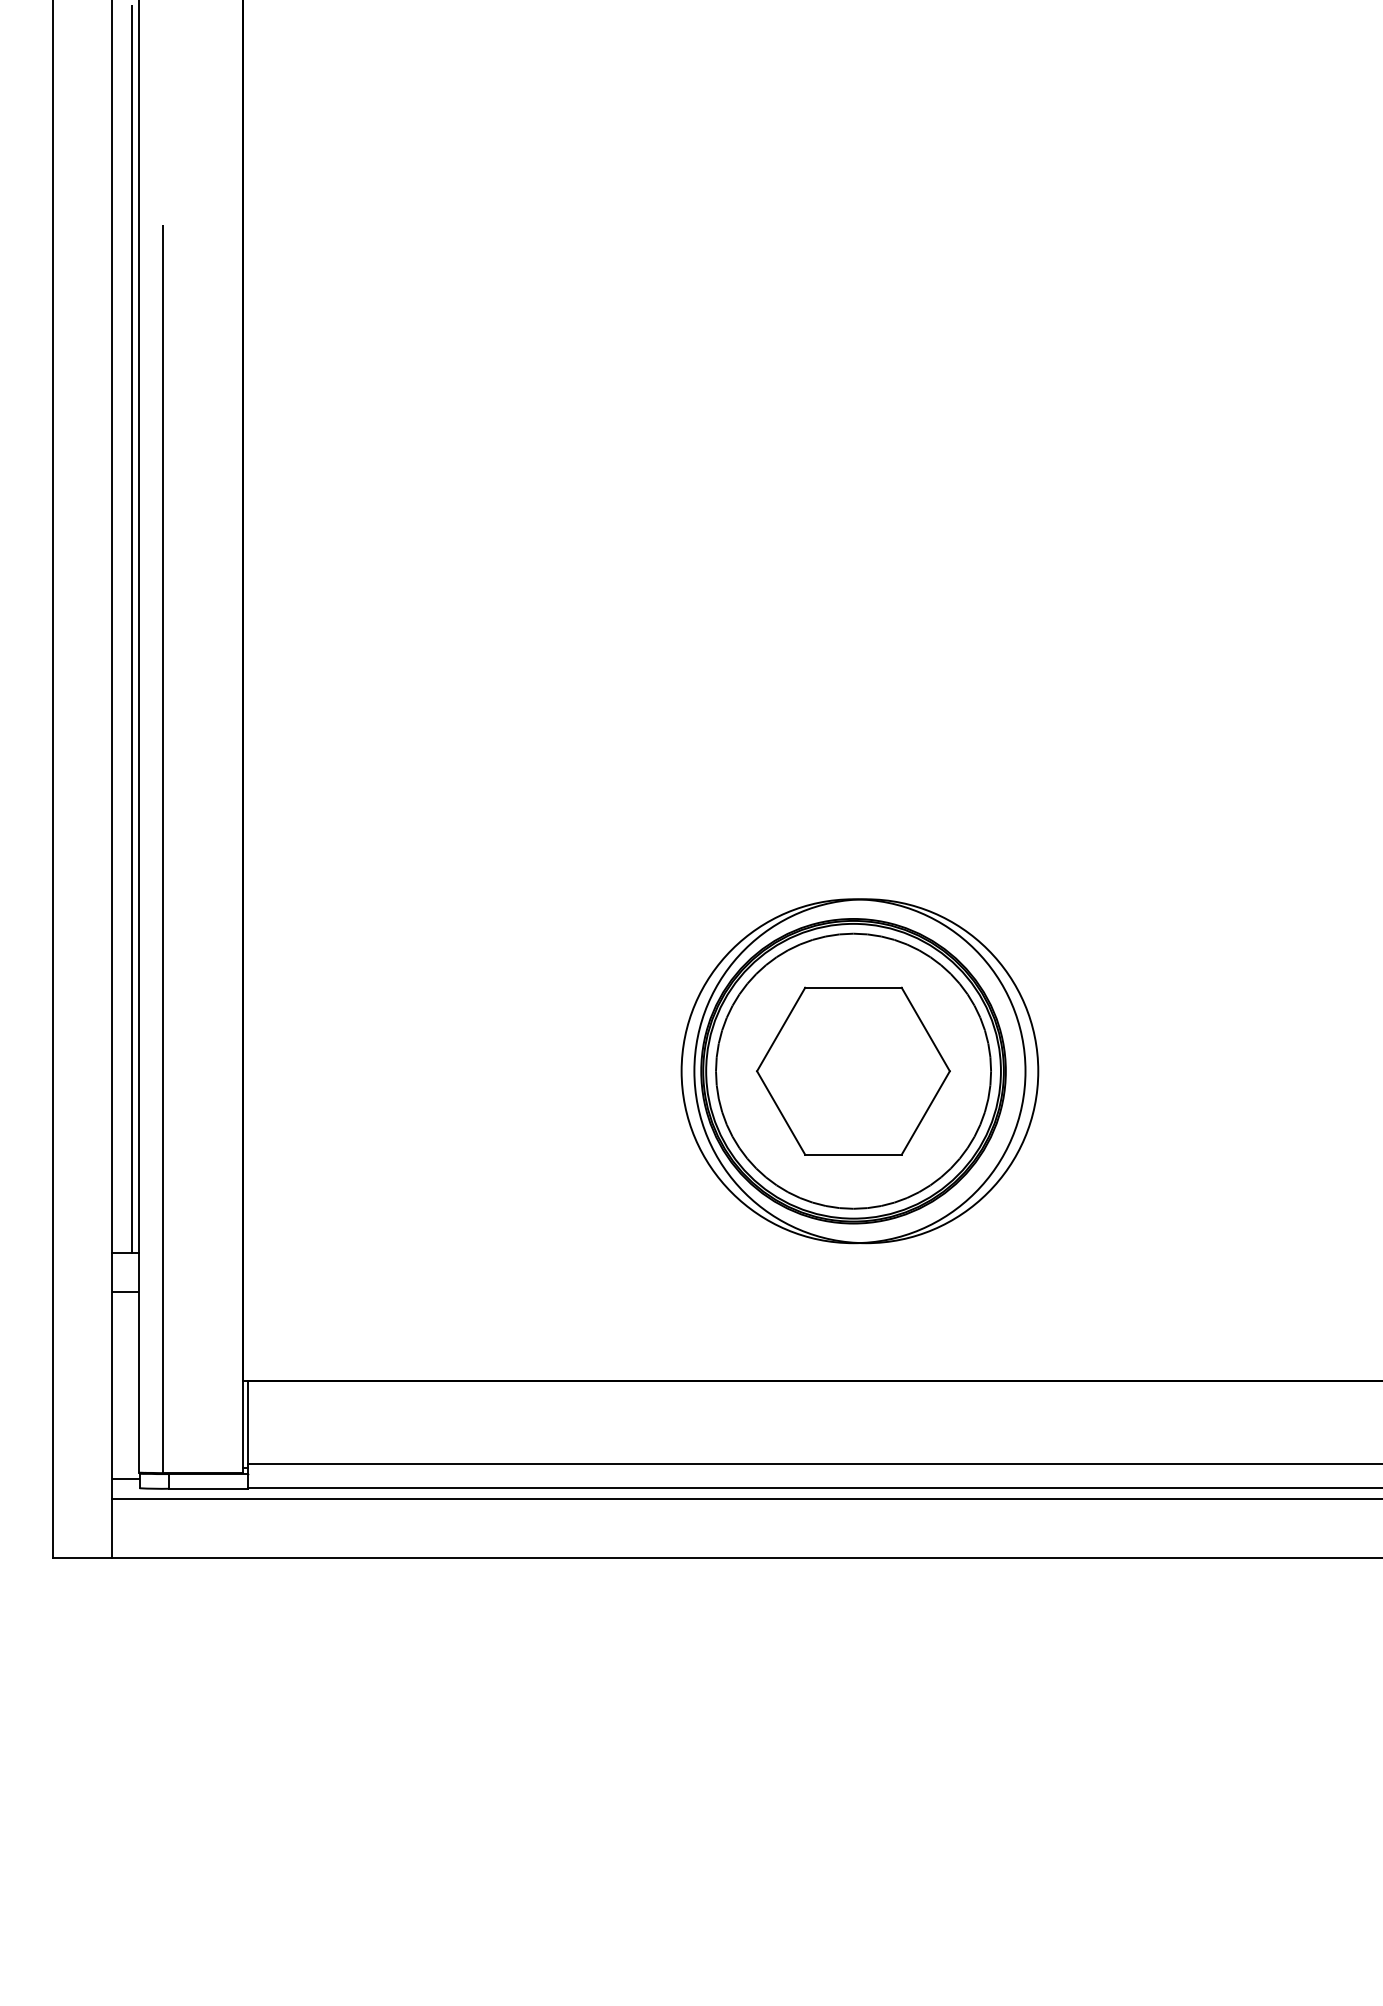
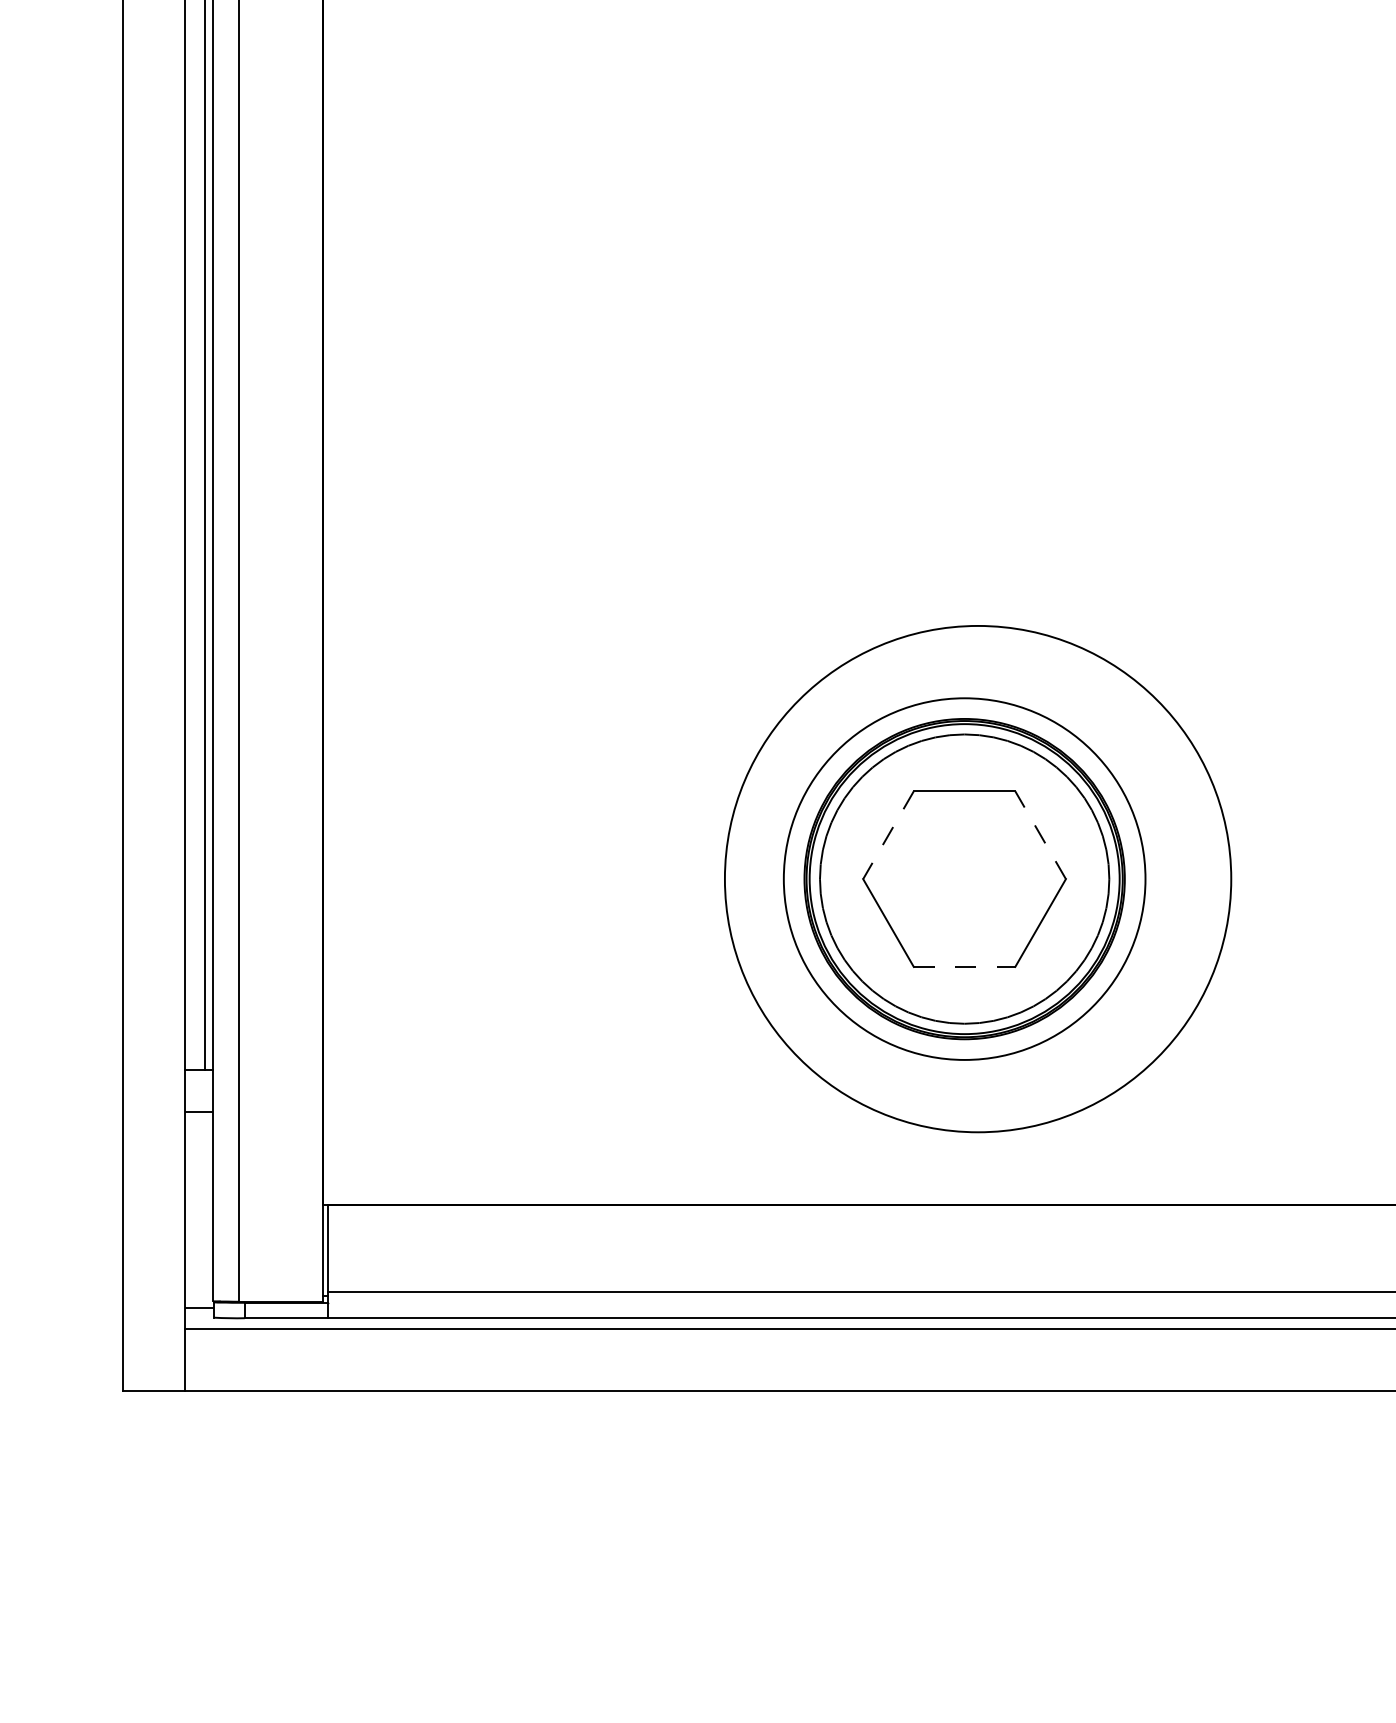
line: (780, 1029) -> (887, 835), solid -> dashed
line: (925, 1029) -> (1040, 835), solid -> dashed
circle: (866, 1071) -> (978, 879), size x1.4
line: (853, 1154) -> (964, 966), solid -> dashed

